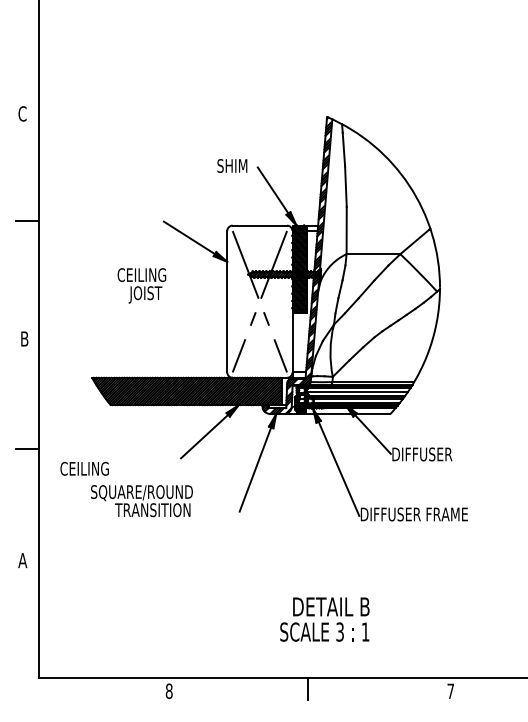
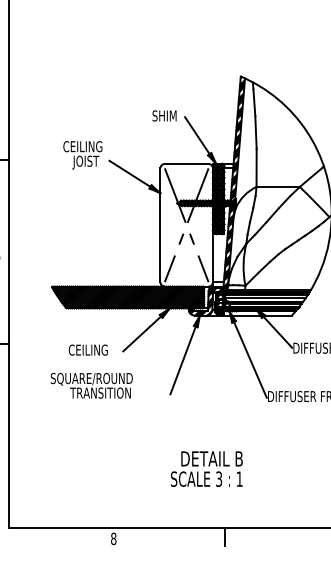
text: (141, 285) -> (82, 155), moved
text: (84, 468) -> (88, 349), moved
text: (324, 619) -> (206, 469), moved

